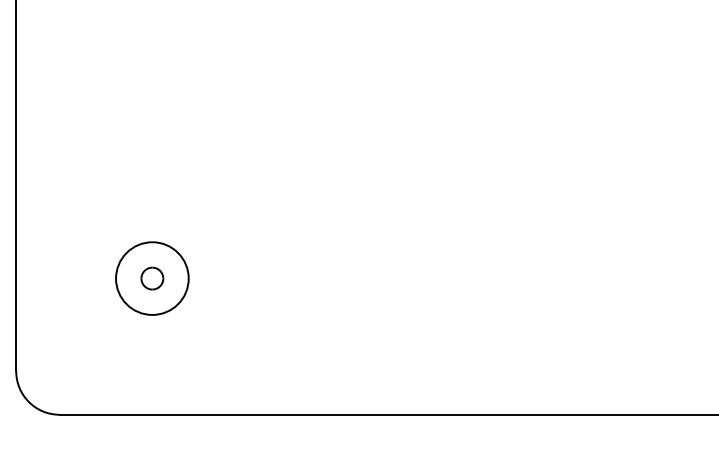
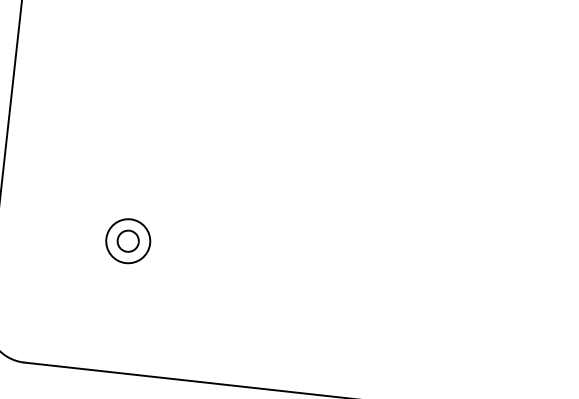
circle: (152, 278) -> (128, 241), size x0.62

